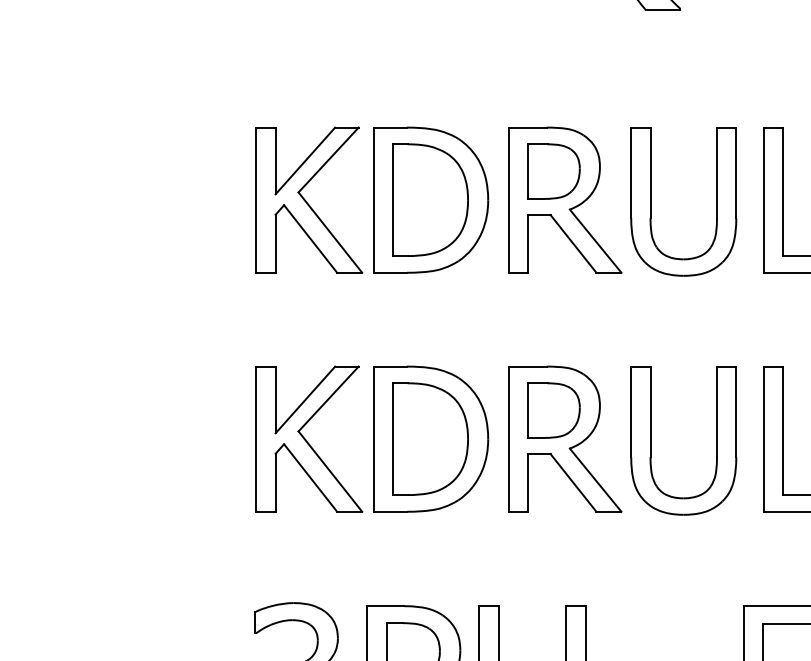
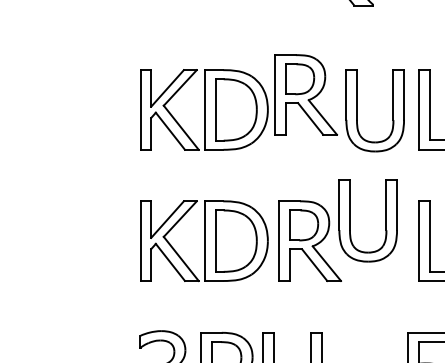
part: (564, 199) -> (305, 94), moved
part: (651, 439) -> (350, 220), moved

